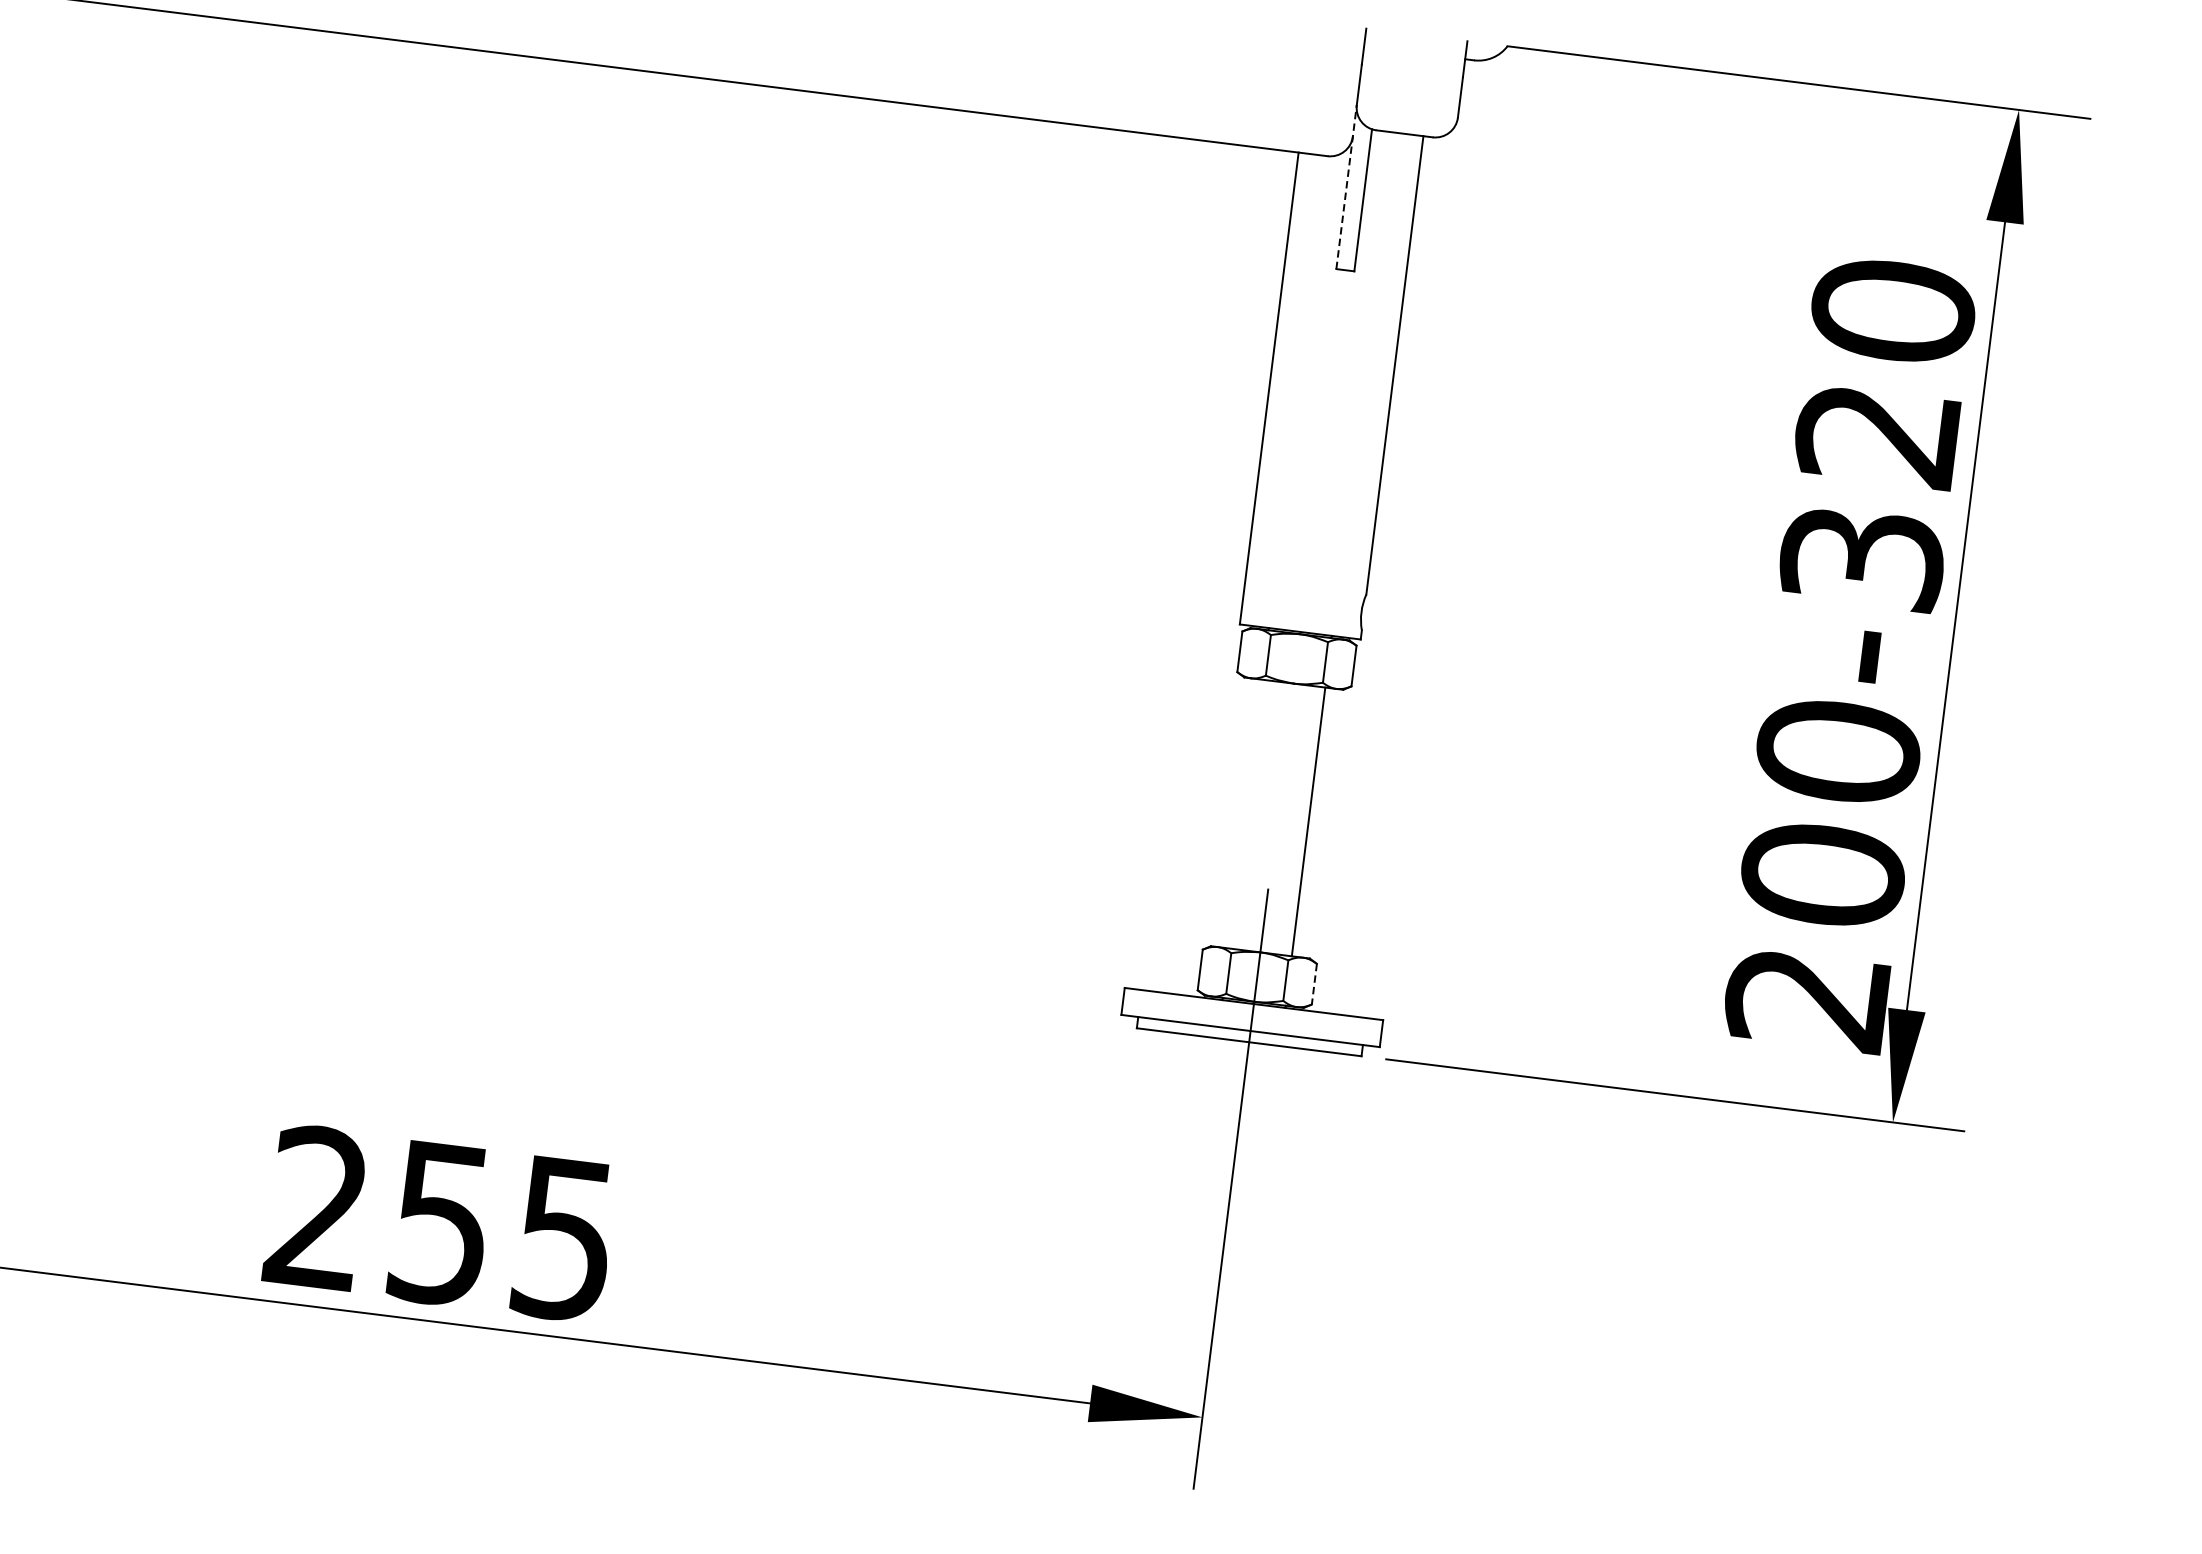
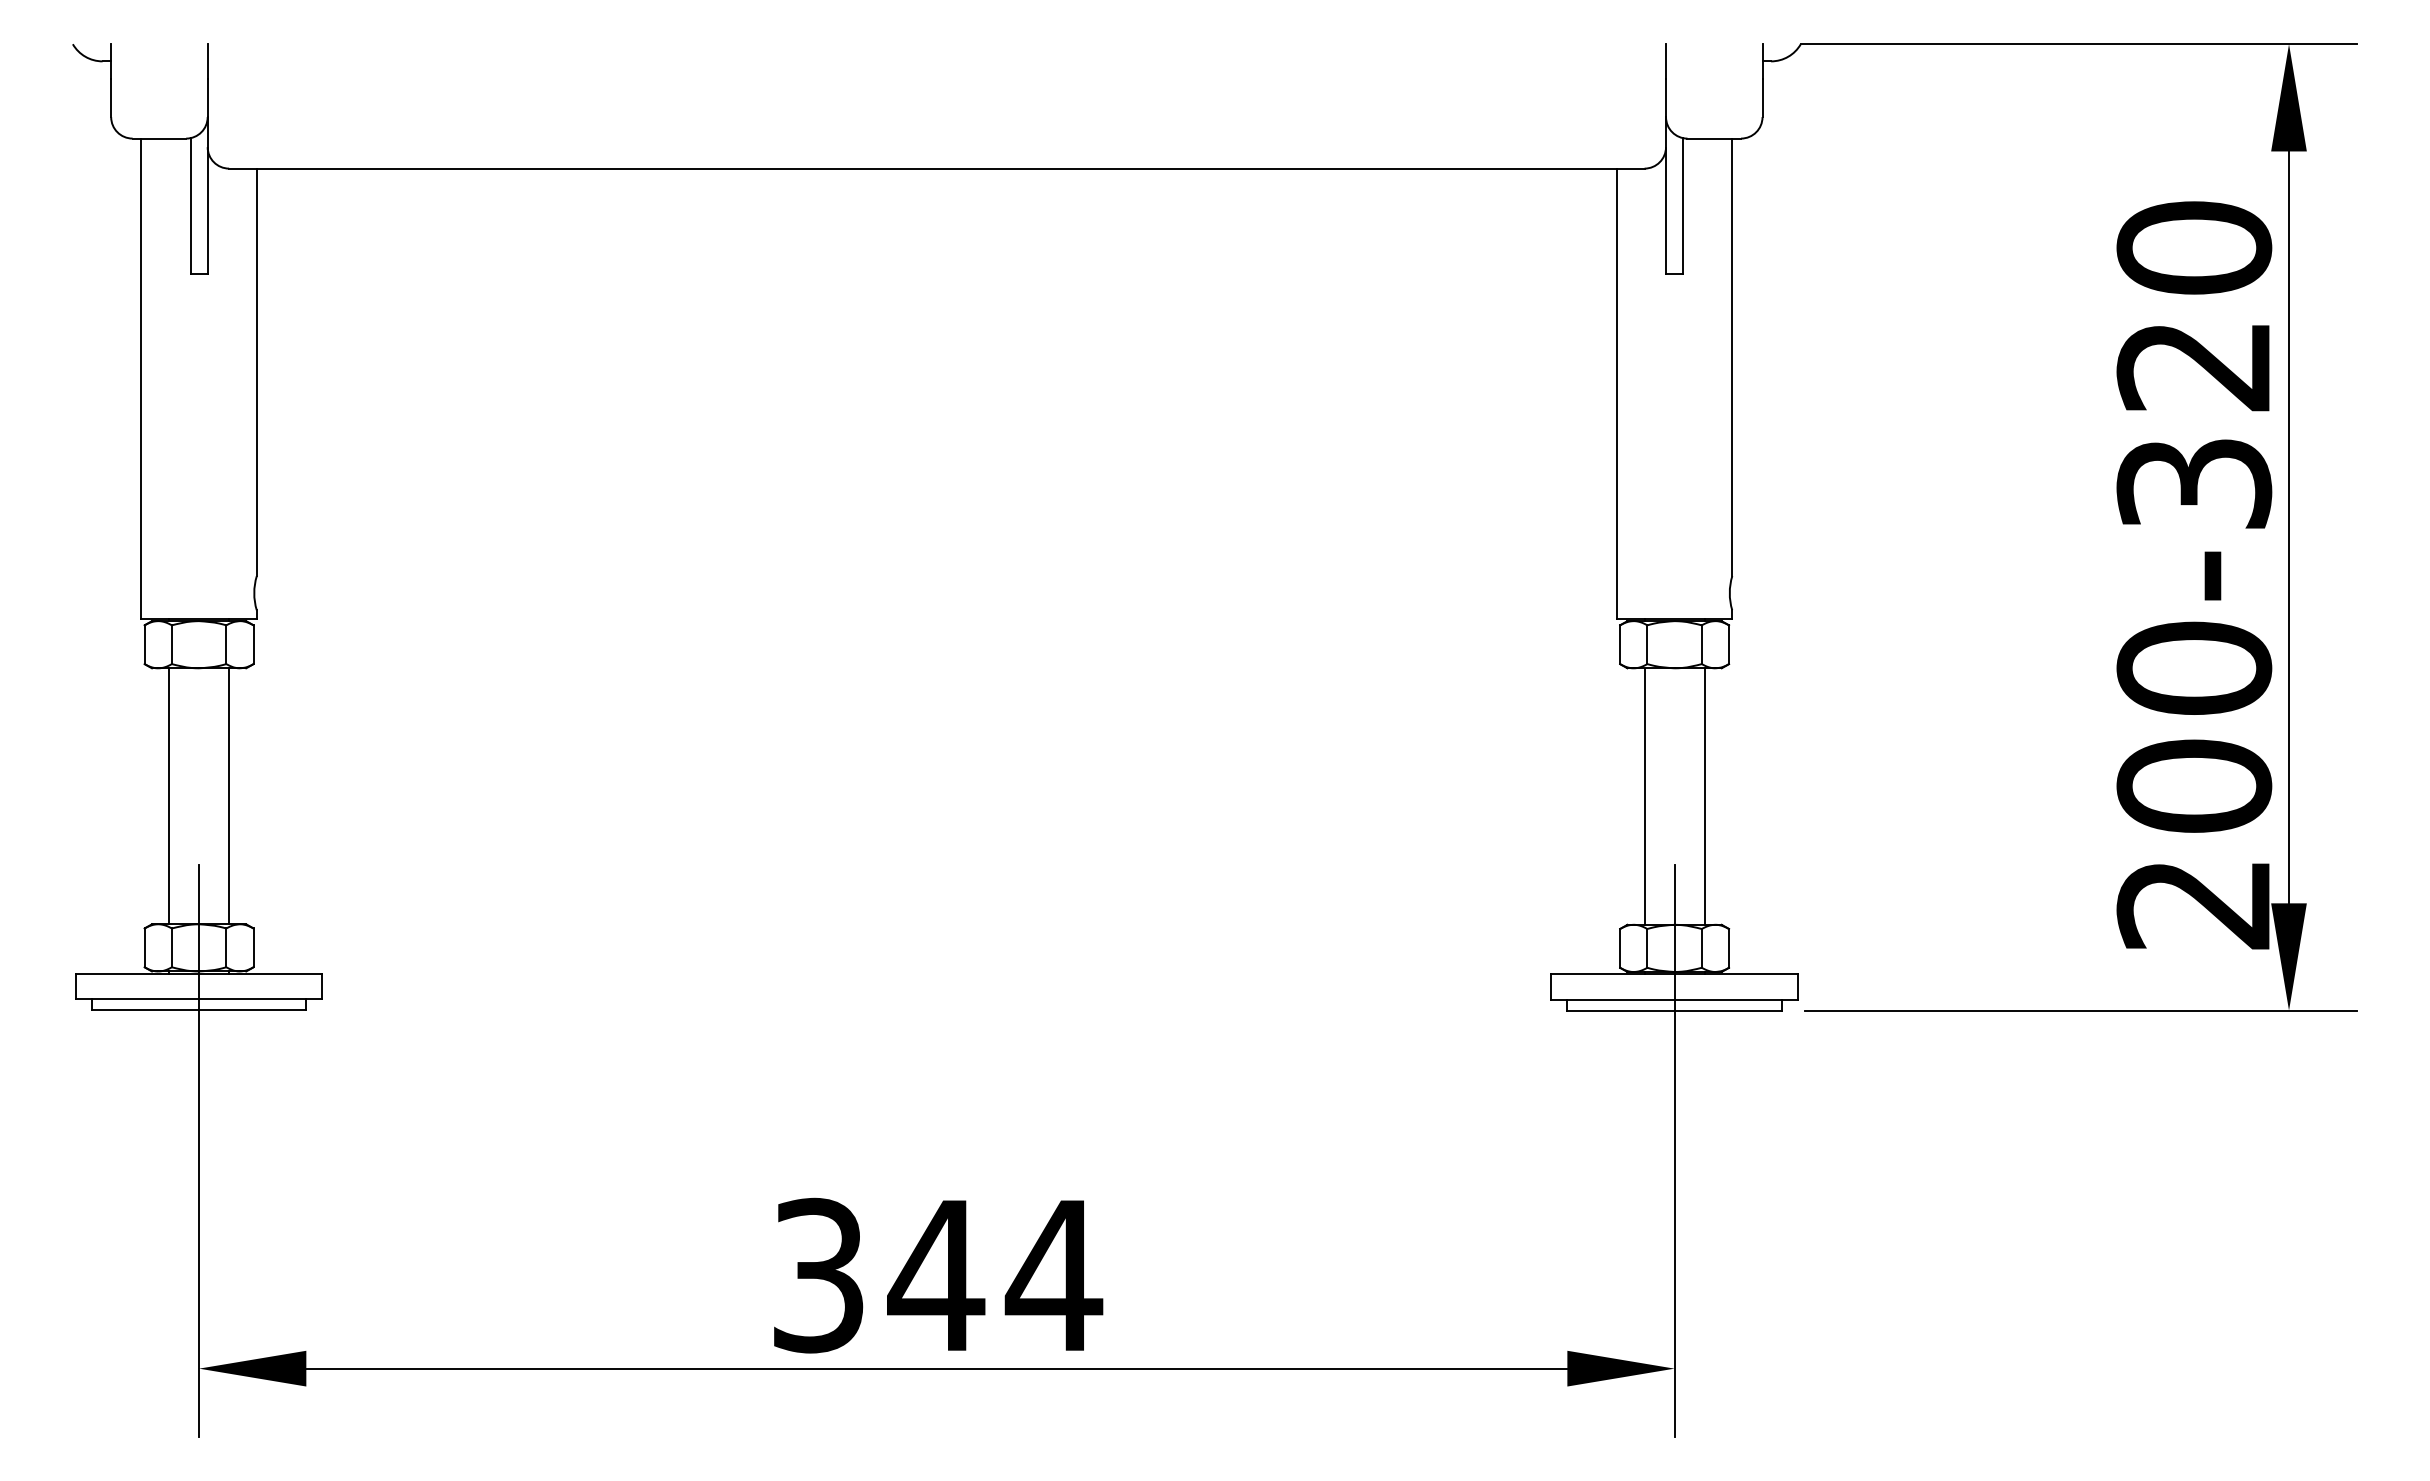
line: (1347, 186) -> (1666, 194), dashed -> solid
line: (1245, 814) -> (1644, 796), added
line: (1314, 984) -> (1729, 948), dashed -> solid
text: (443, 1223) -> (938, 1275), 255 -> 344

